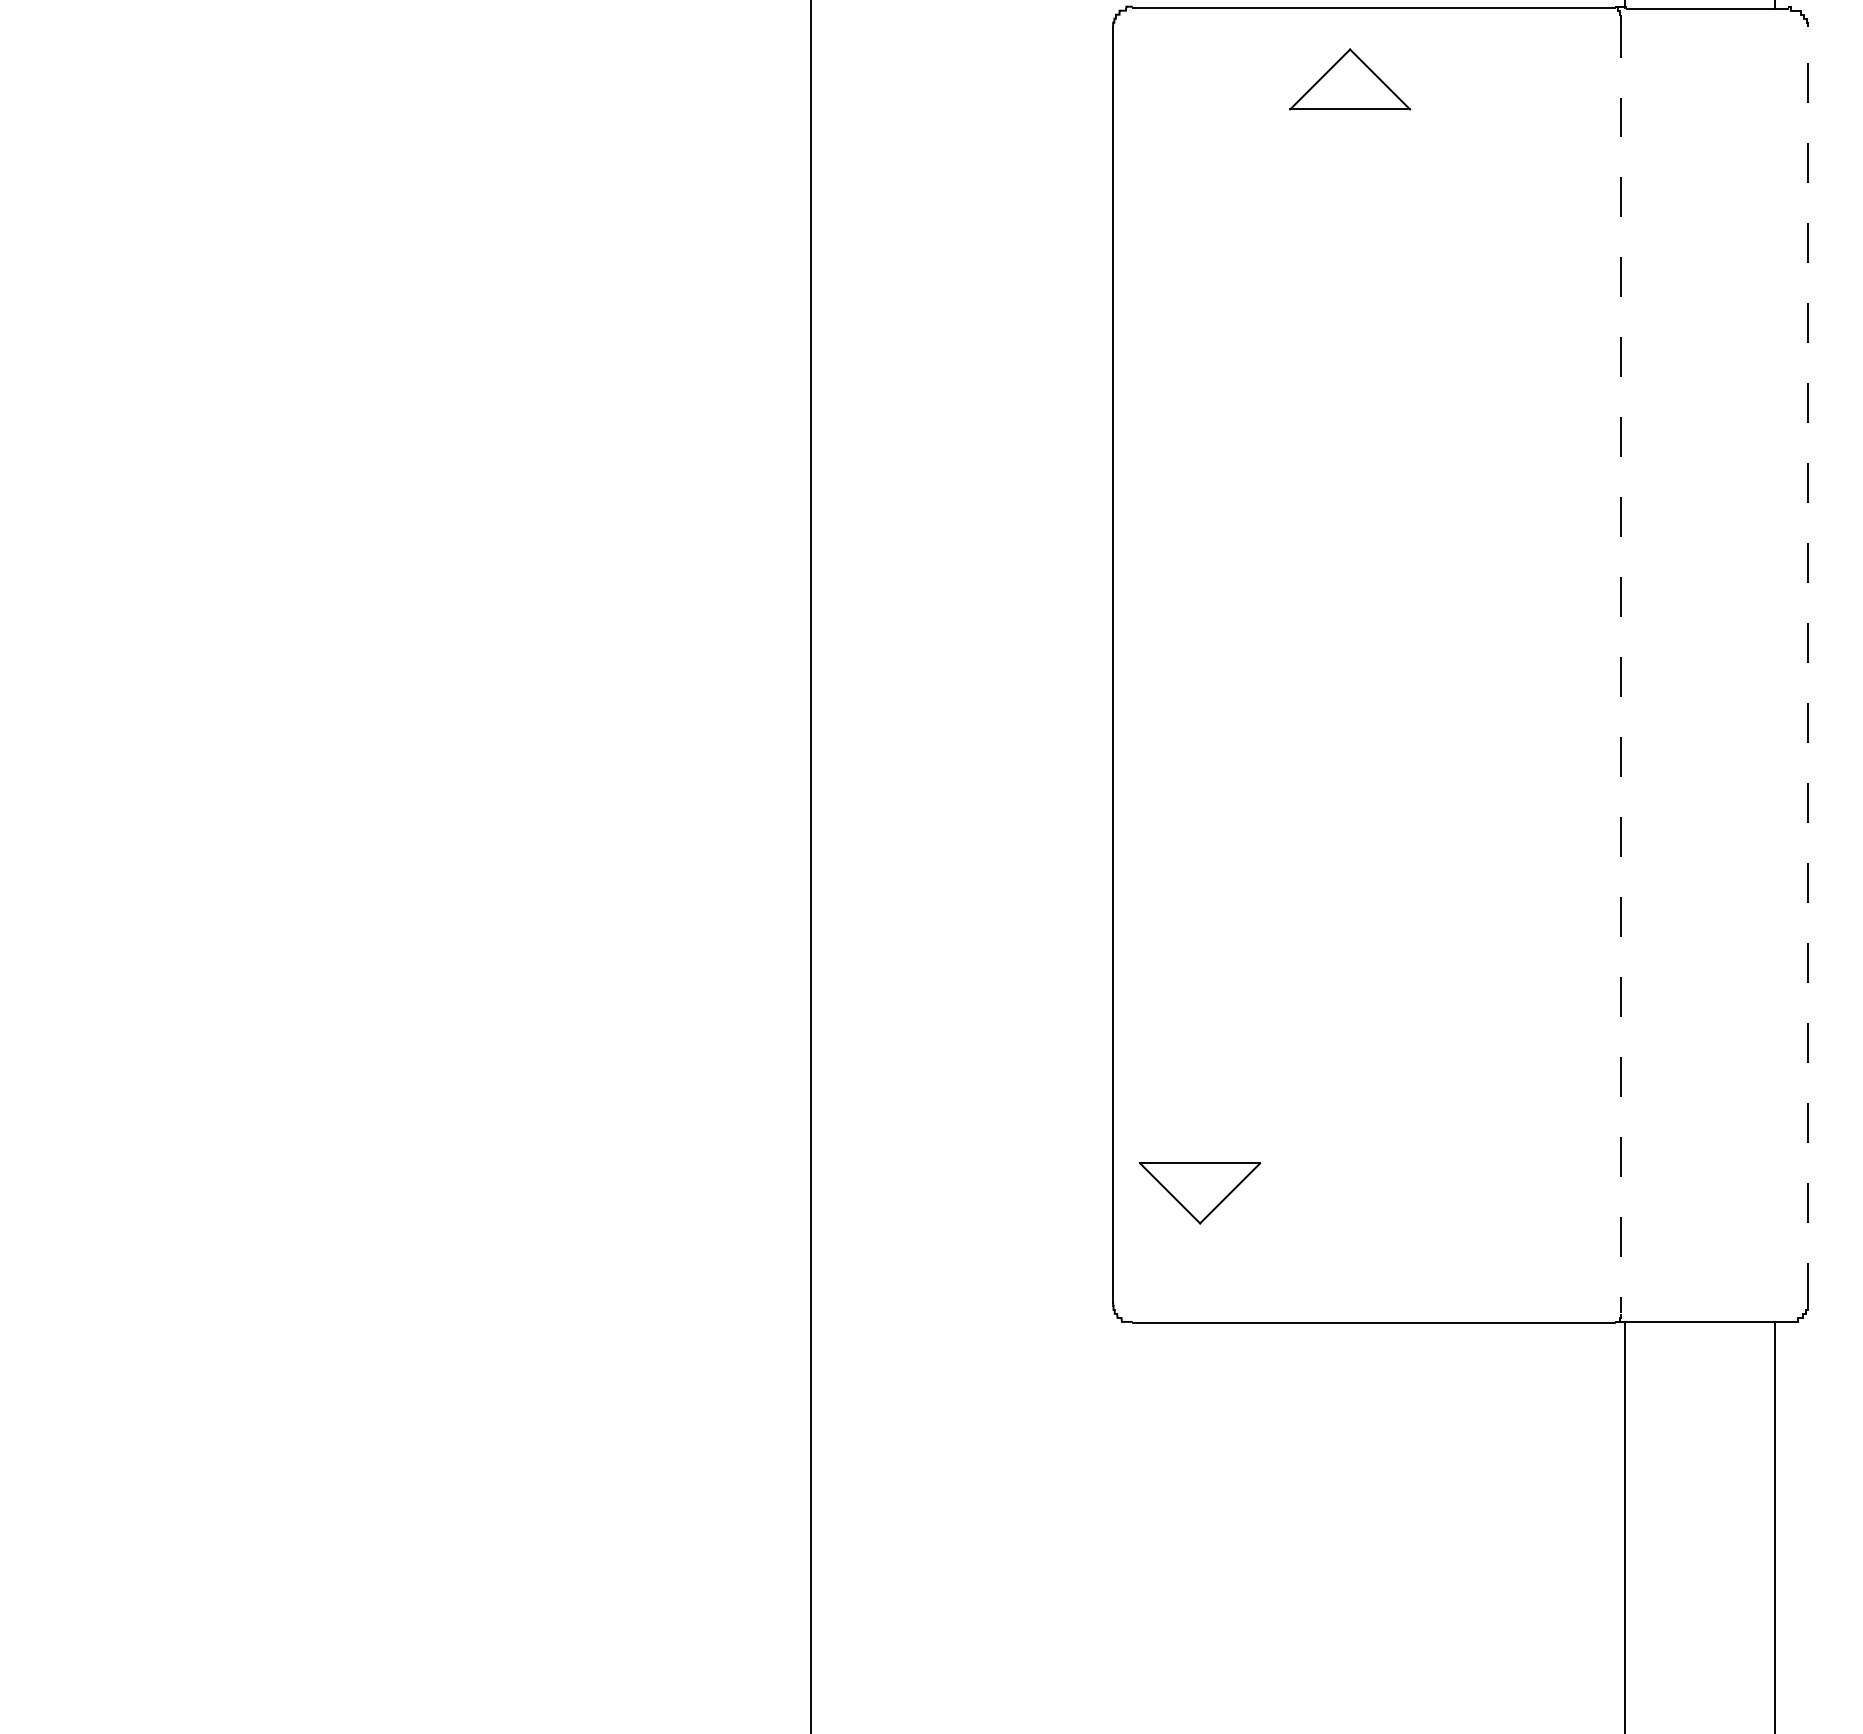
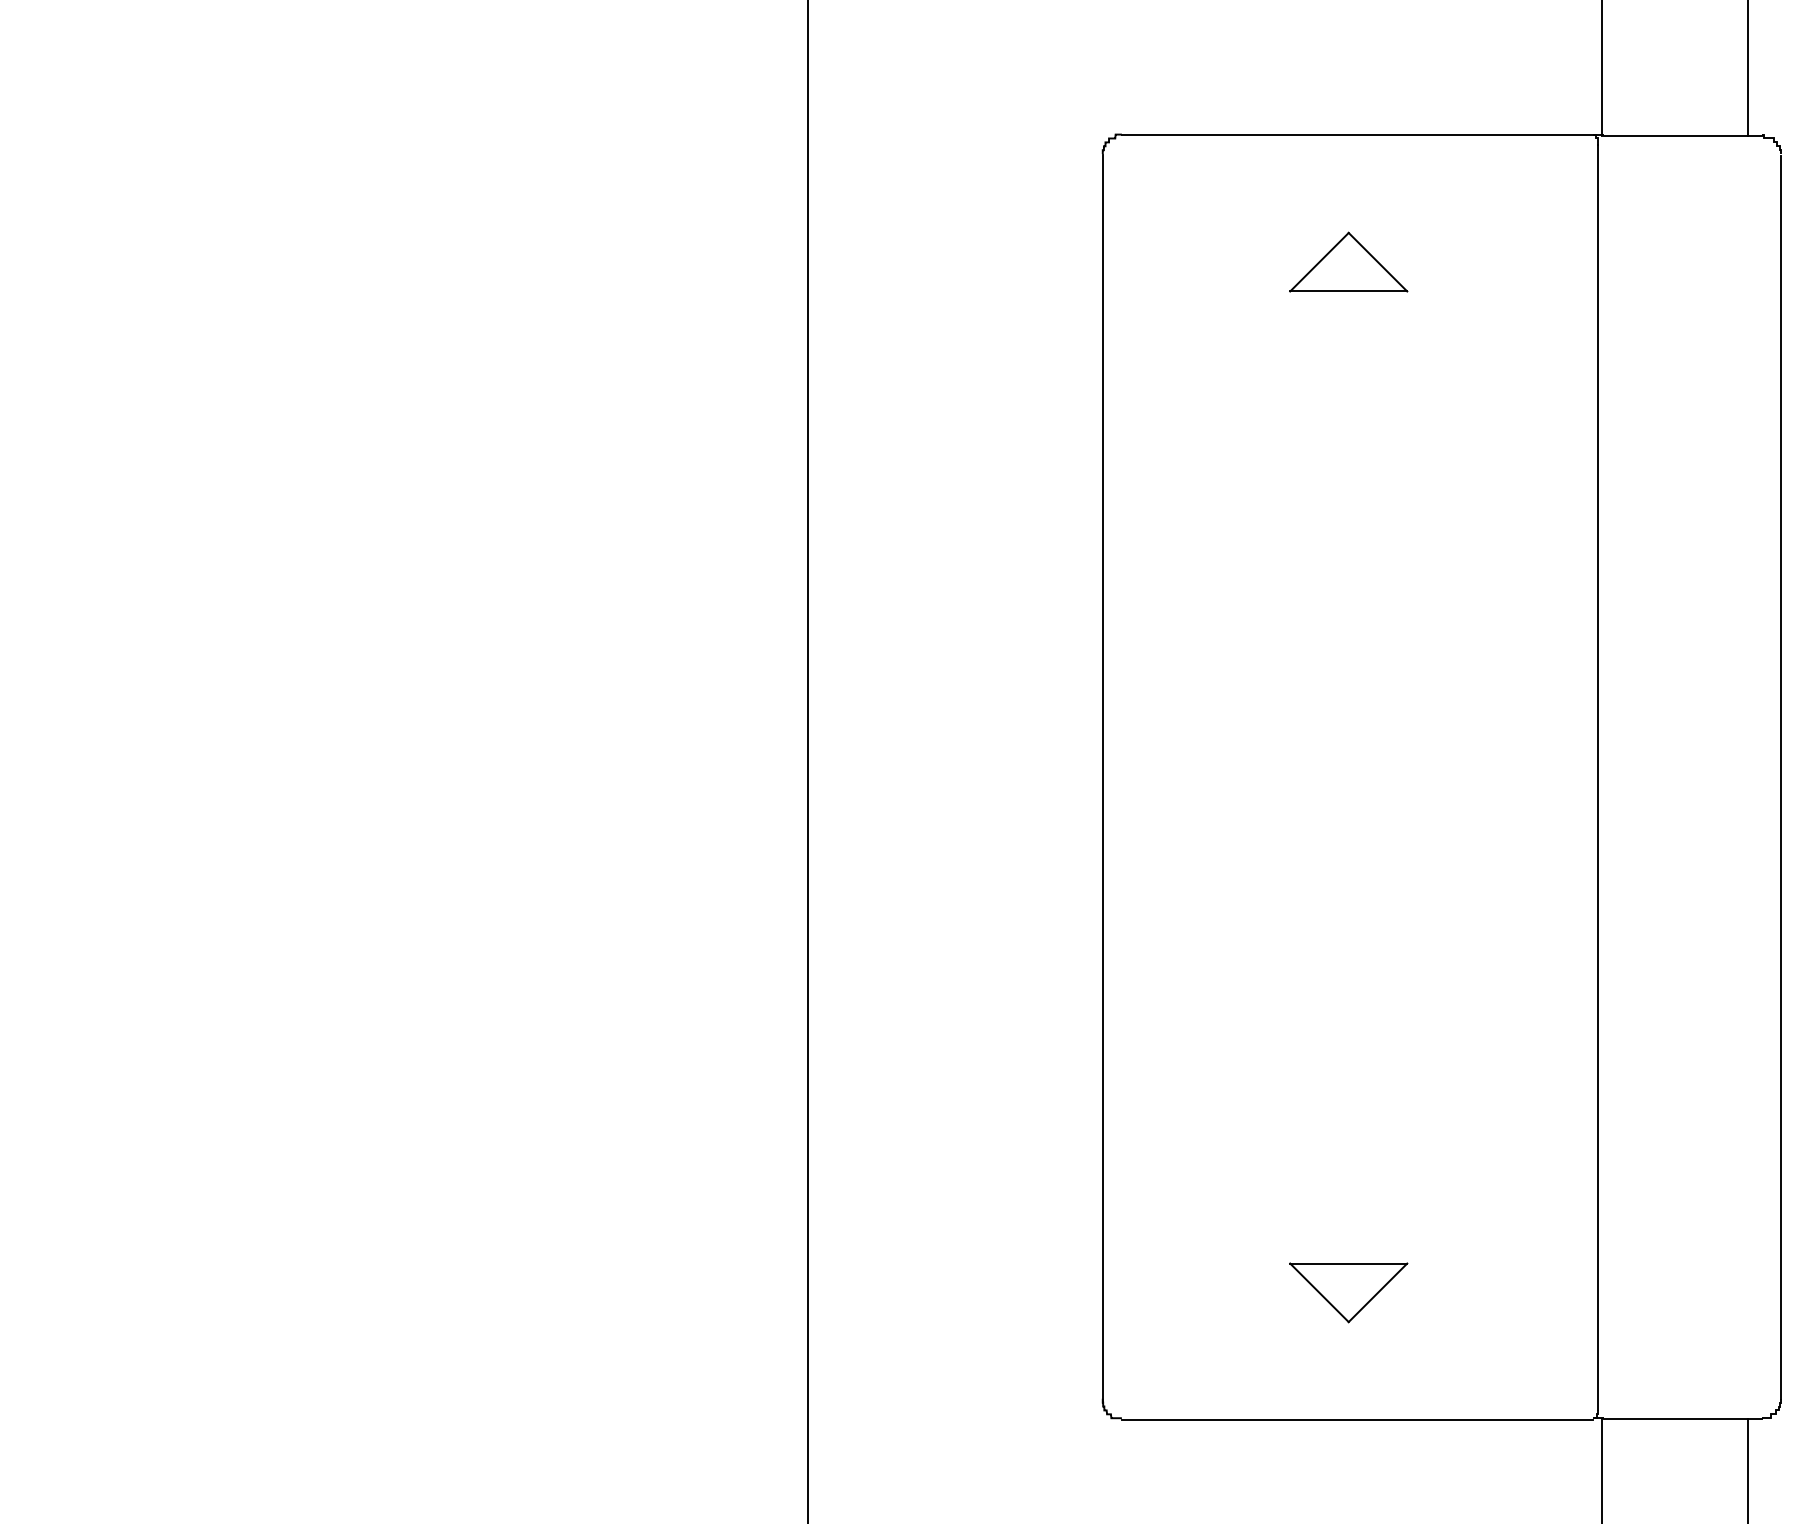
part: (1350, 79) -> (1349, 262), moved
line: (1808, 664) -> (1781, 776), dashed -> solid
line: (1620, 665) -> (1597, 777), dashed -> solid
part: (1200, 1193) -> (1349, 1292), moved

